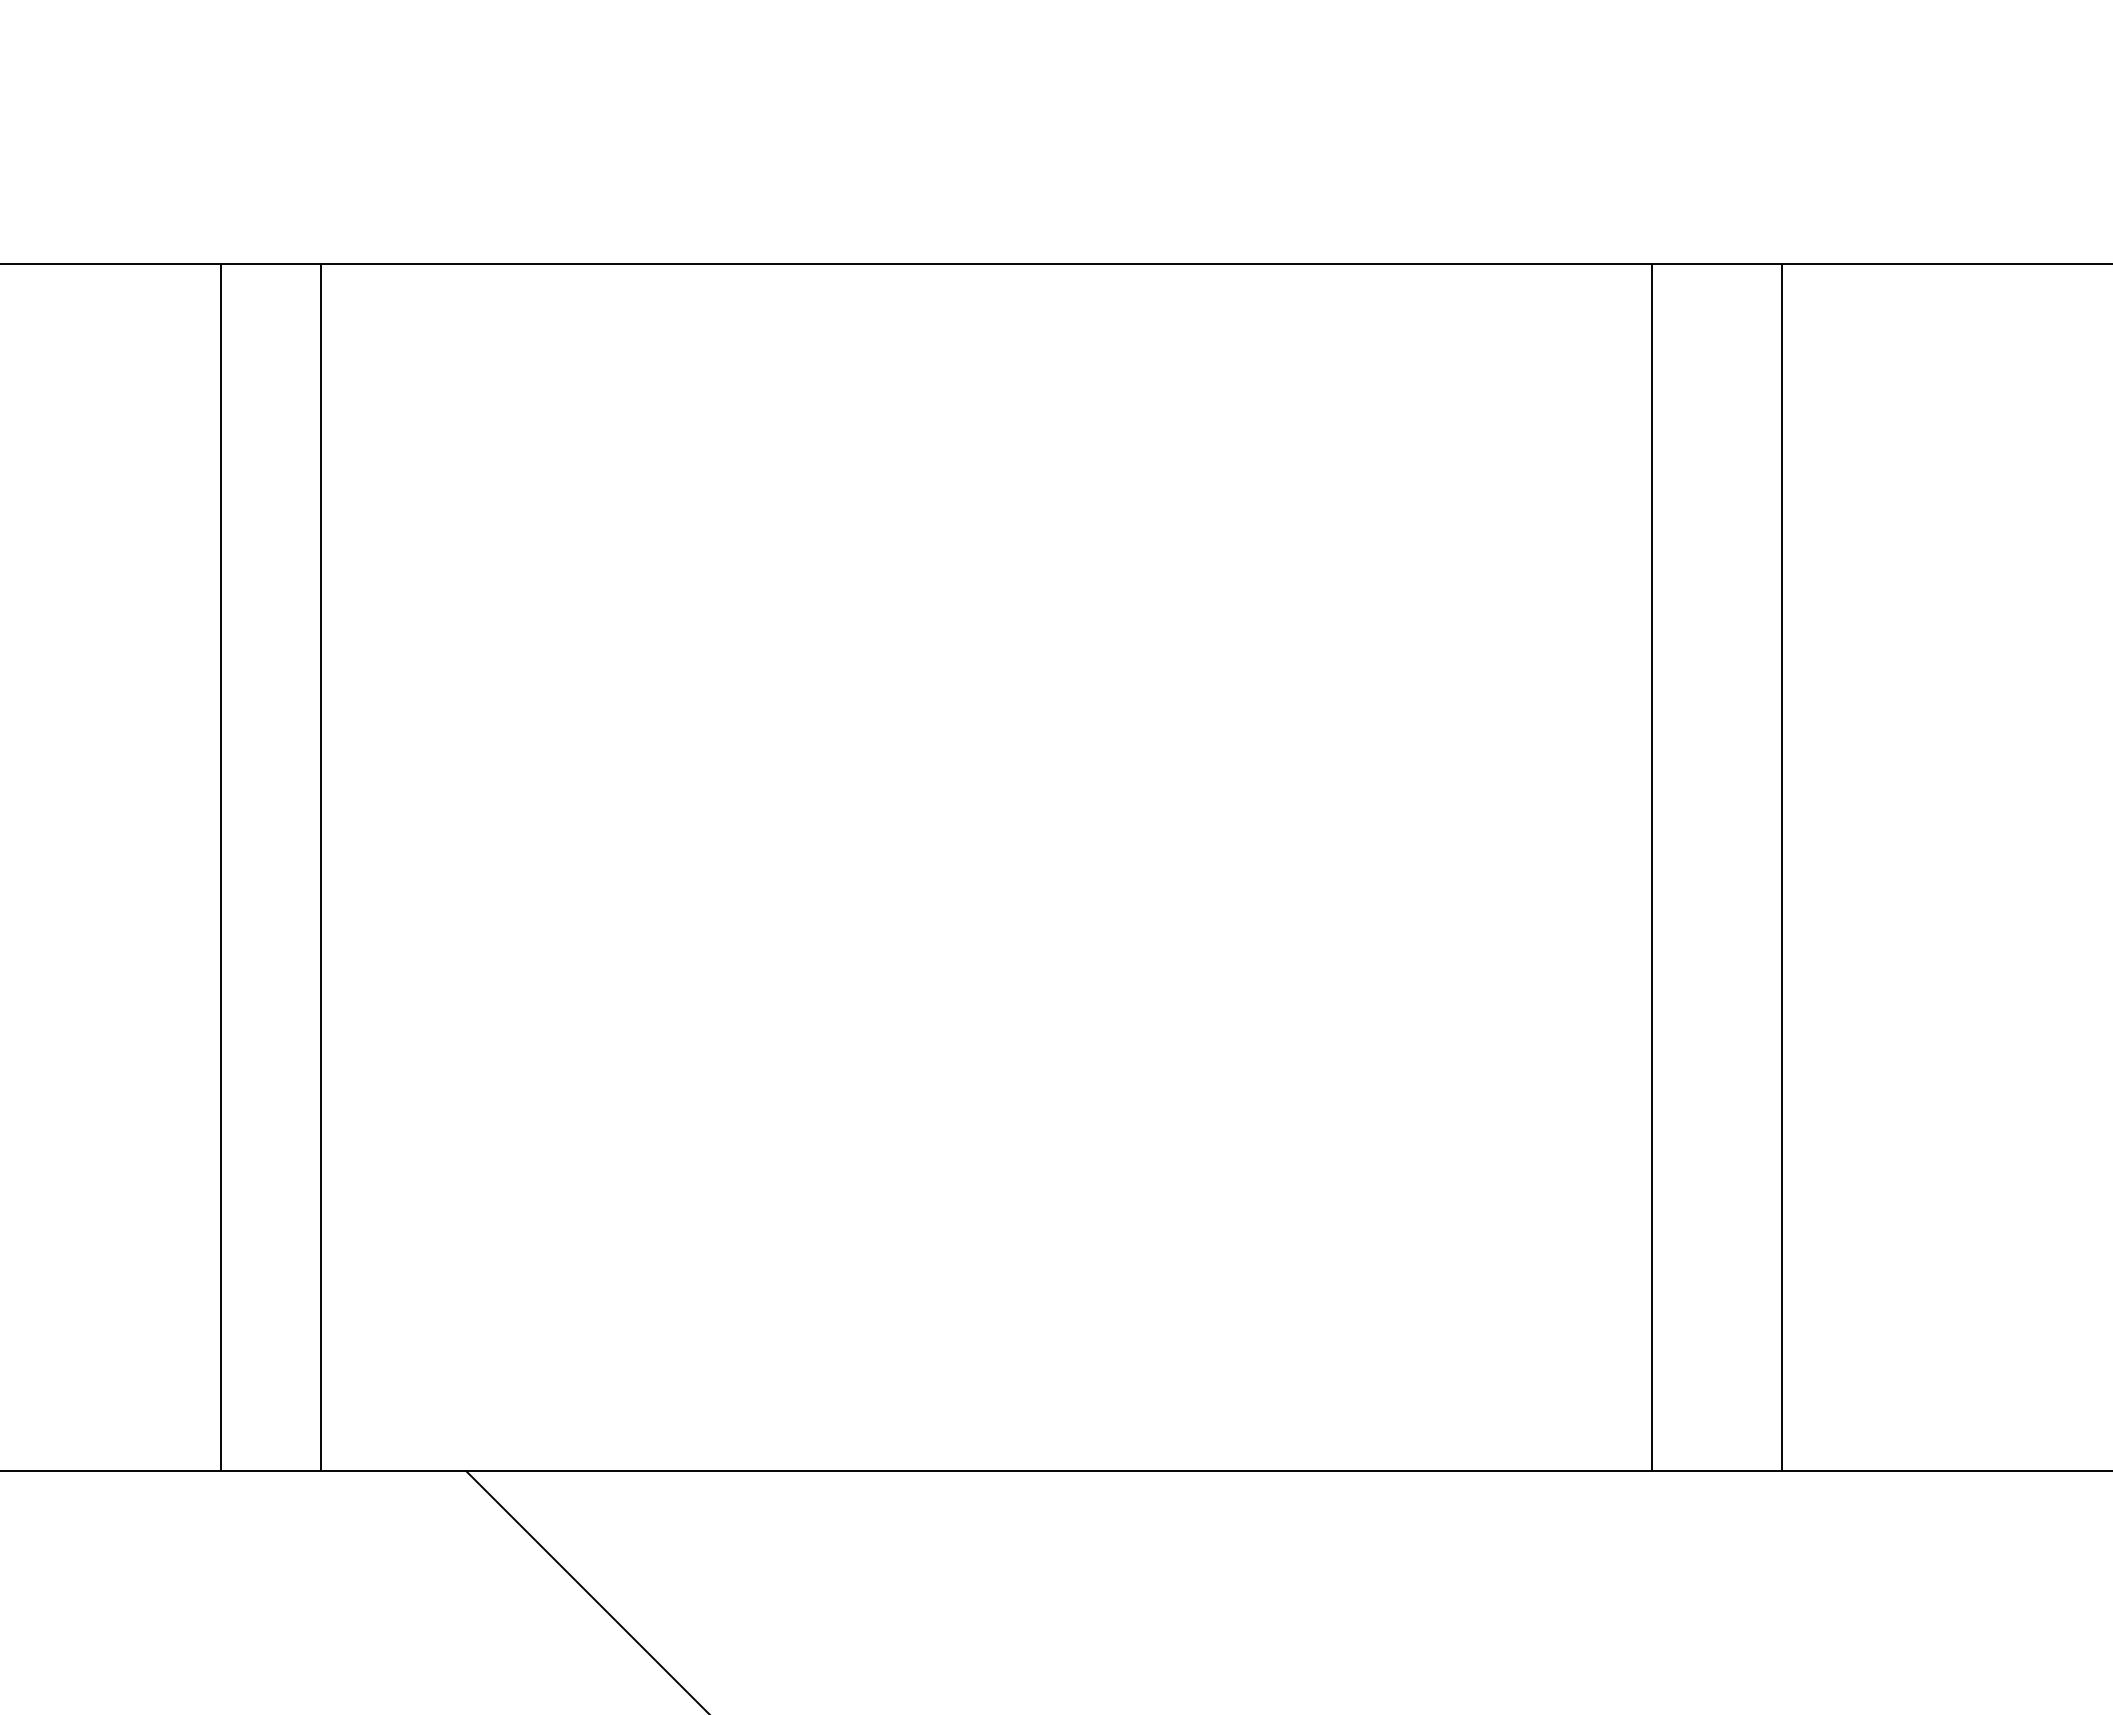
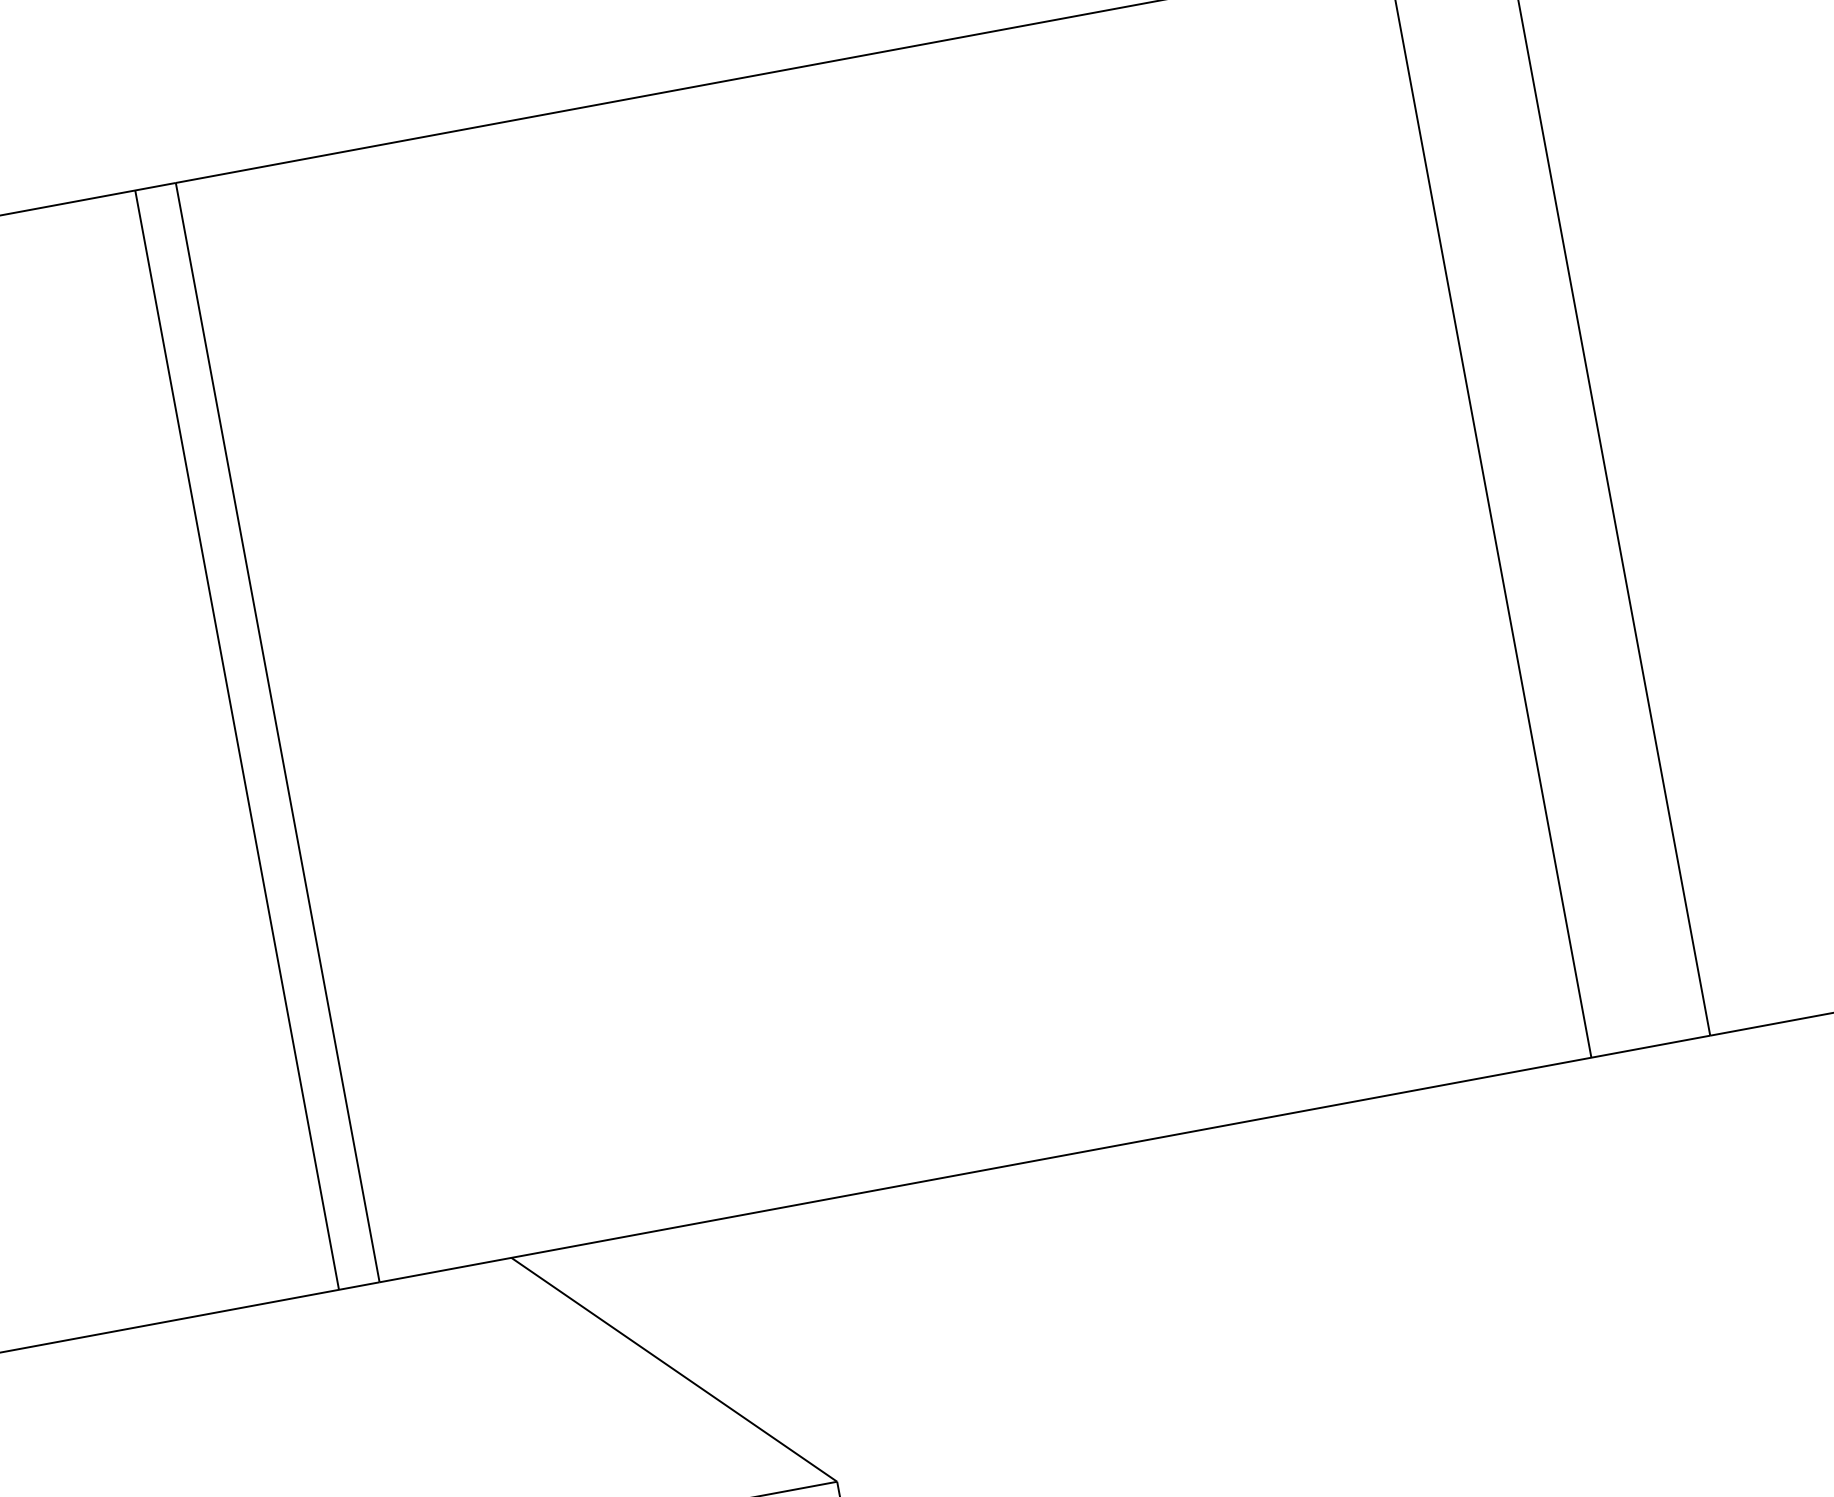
line: (220, 866) -> (236, 739), moved

